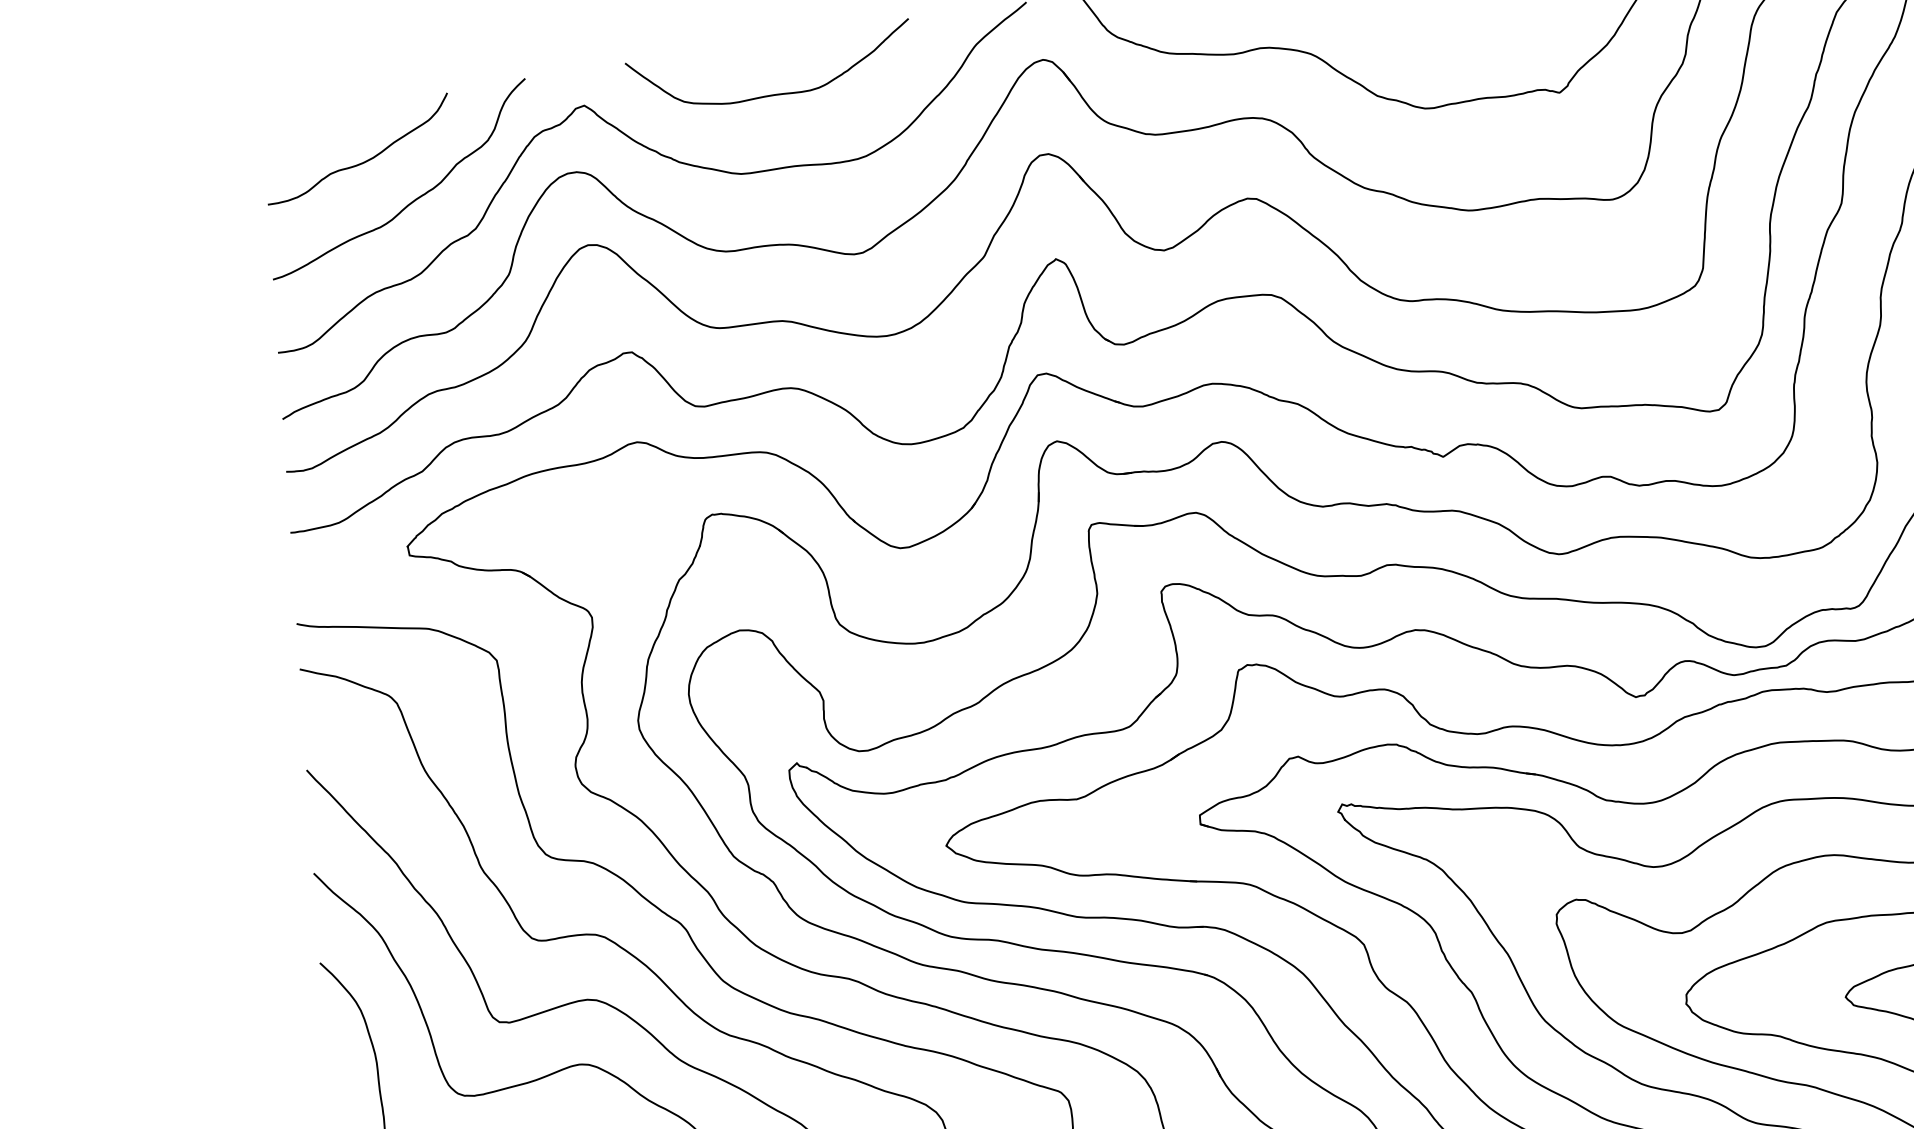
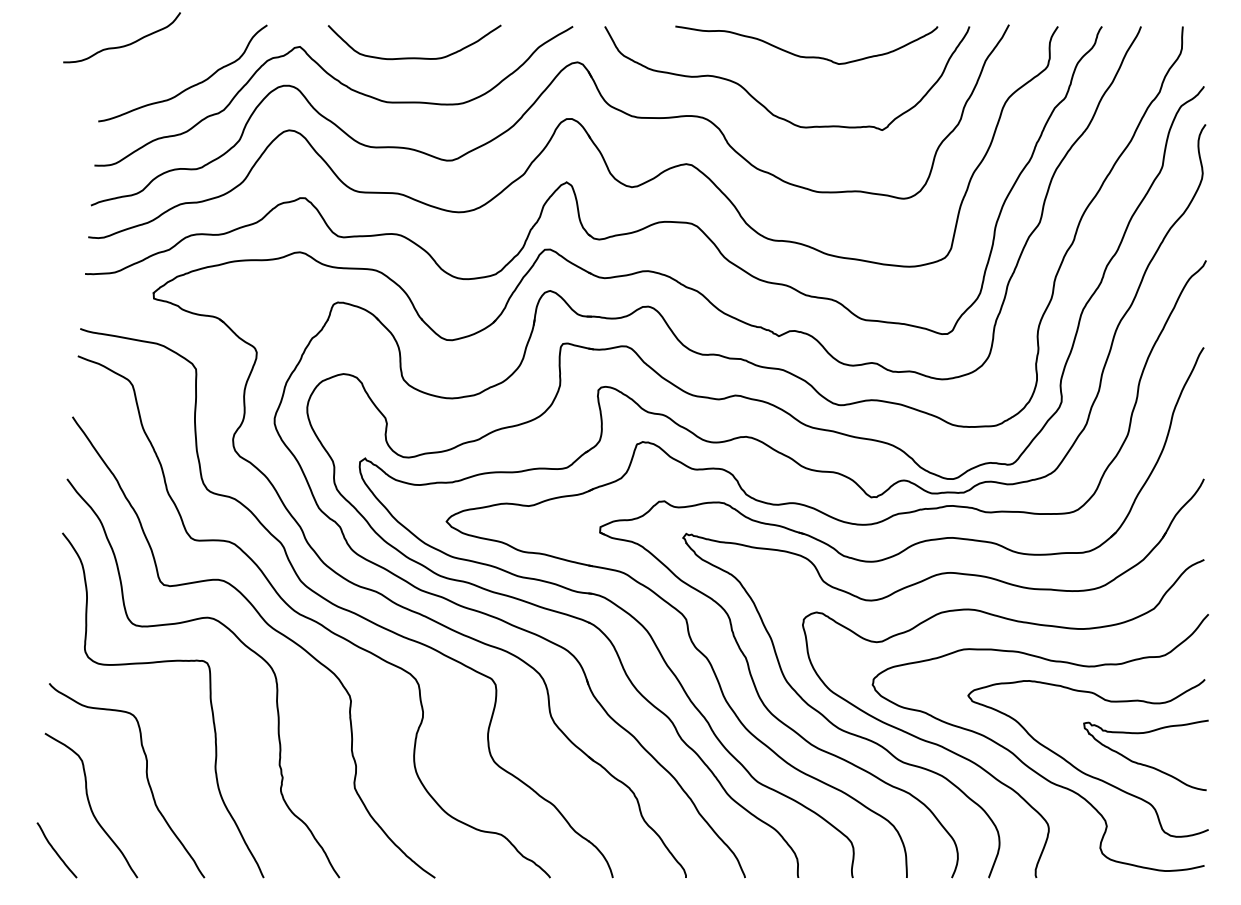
curve: (360, 161) -> (122, 45), moved

